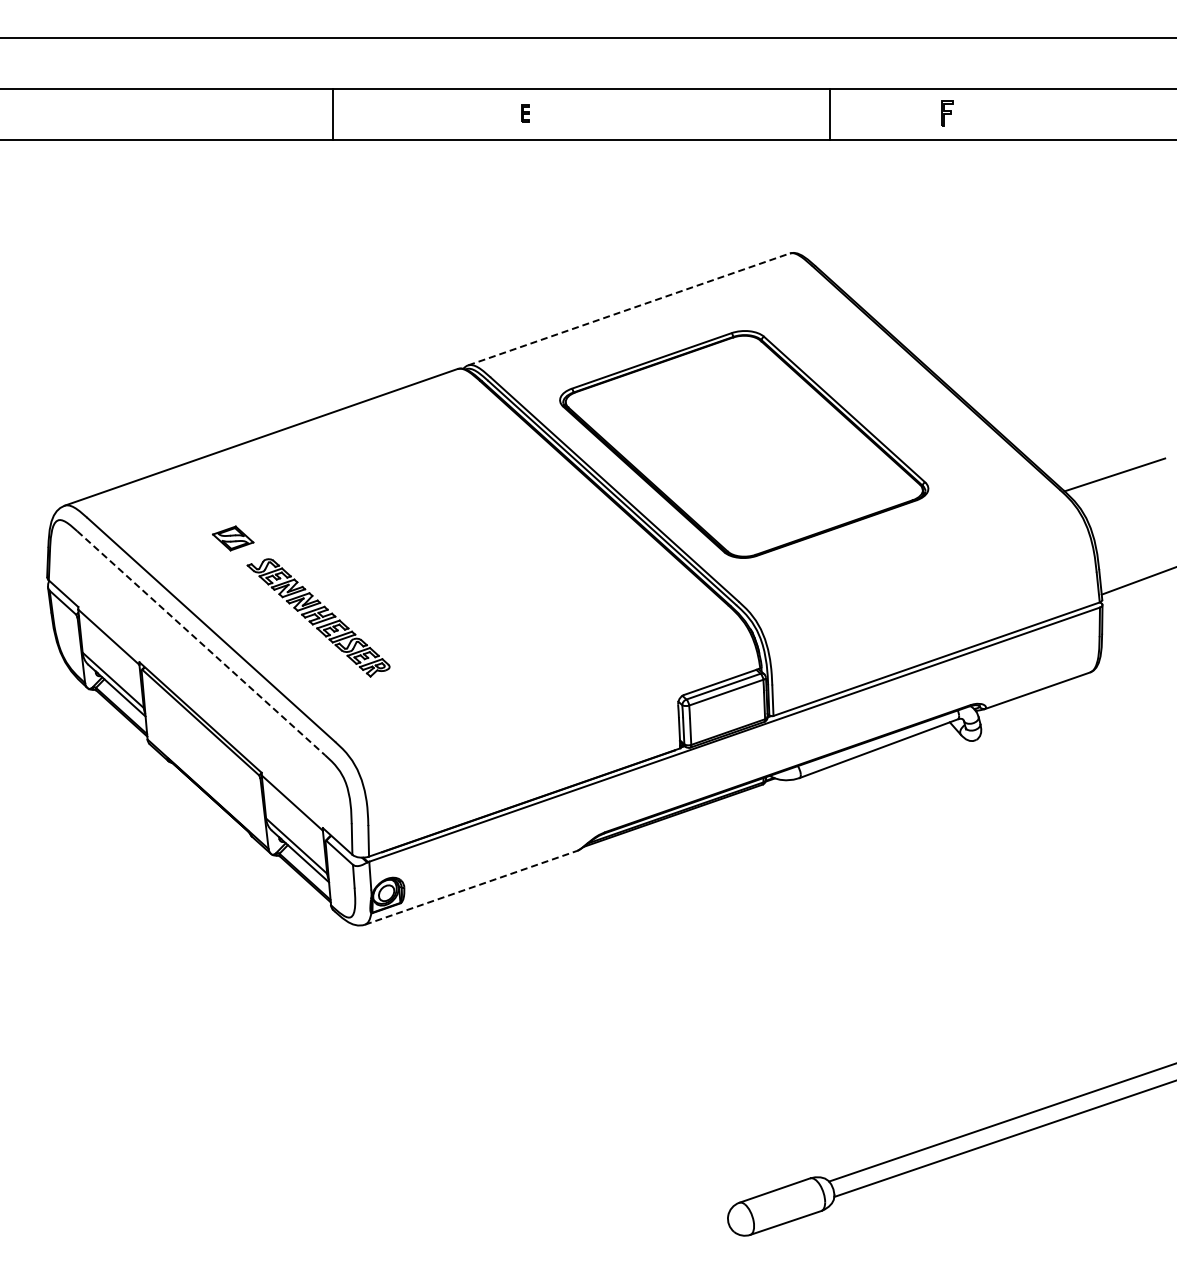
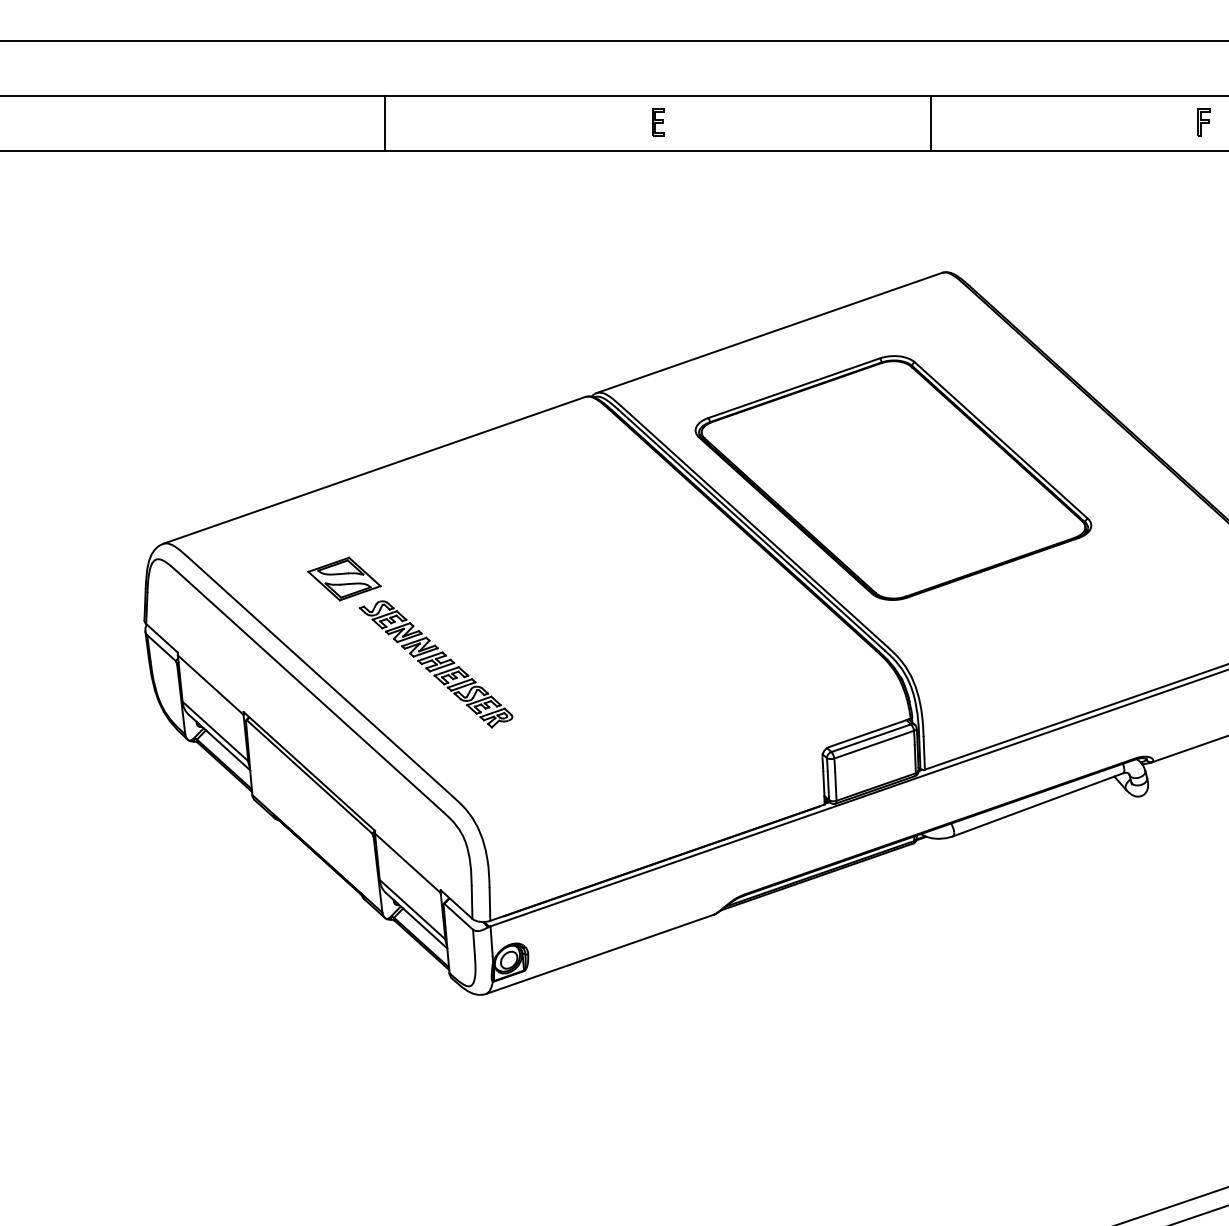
line: (333, 113) -> (385, 122), moved
part: (525, 113) -> (658, 122), size x1.43
line: (830, 113) -> (931, 122), moved
part: (947, 113) -> (1204, 122), moved
line: (629, 309) -> (770, 332), dashed -> solid
part: (232, 538) -> (343, 579), size x1.67
line: (201, 643) -> (310, 691), dashed -> solid
line: (471, 887) -> (600, 954), dashed -> solid

